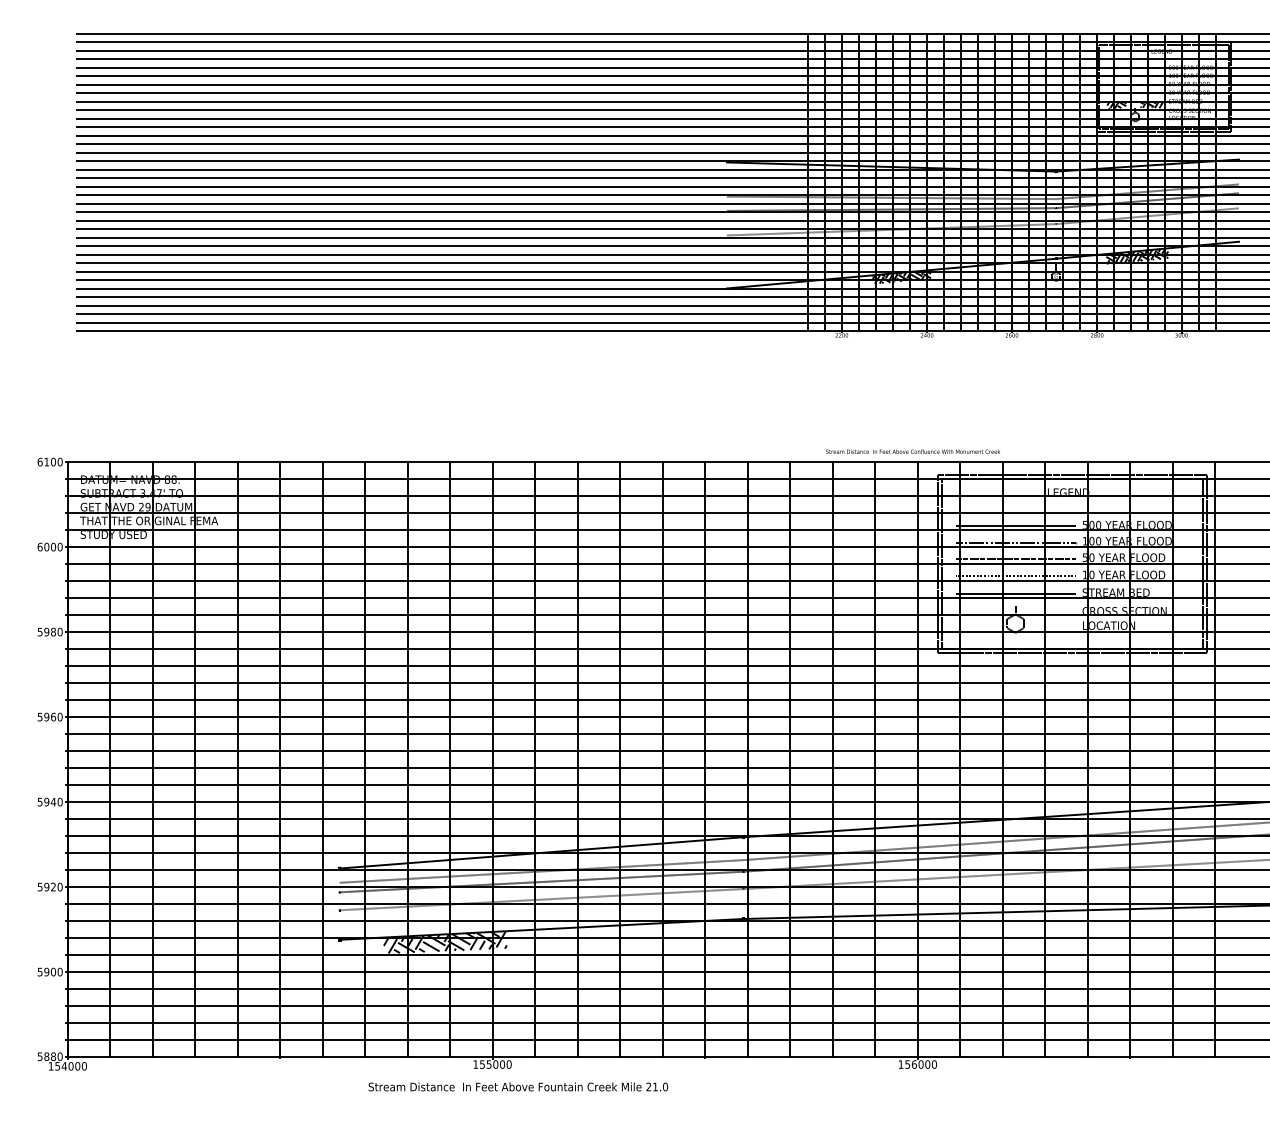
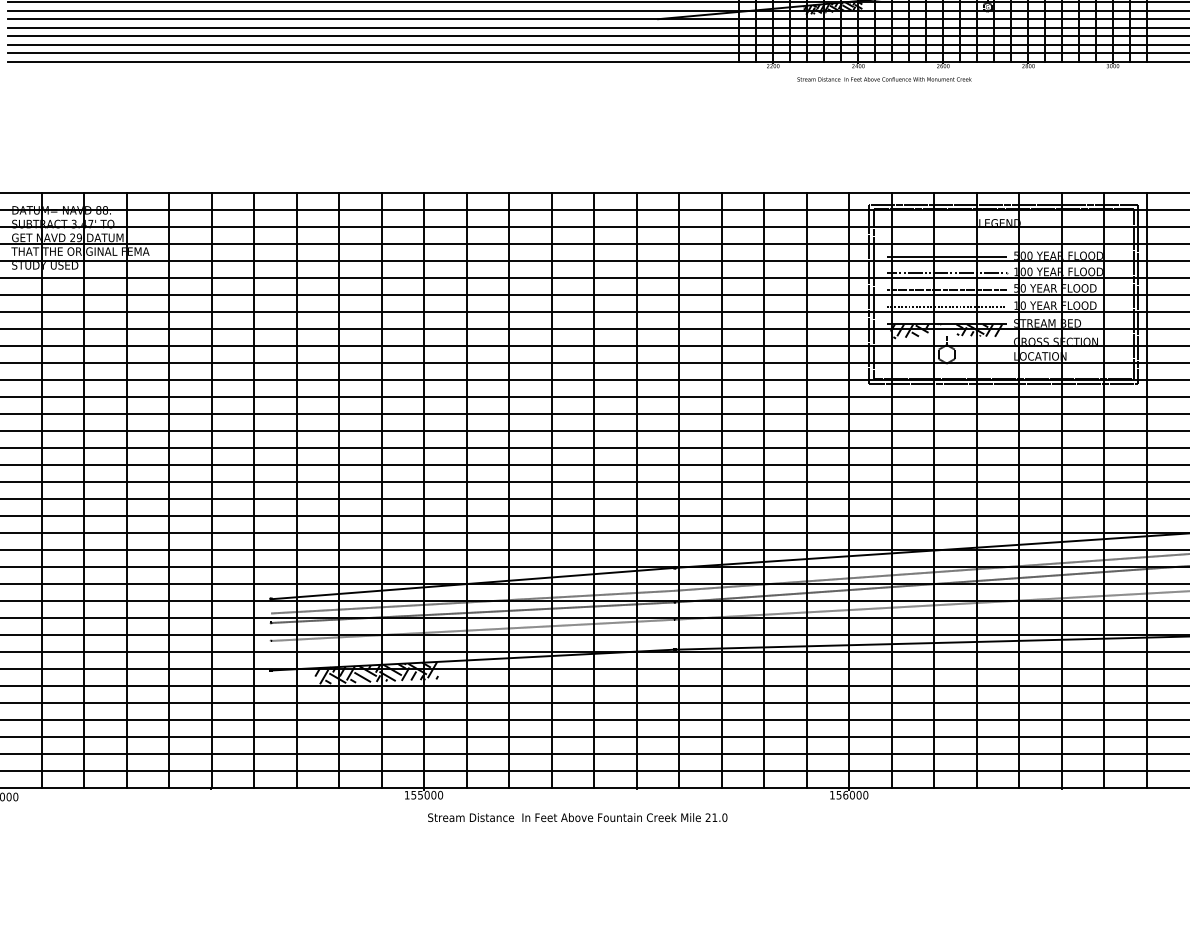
text: (913, 451) -> (884, 79), moved
hatch: (1013, 600) -> (944, 331), added
text: (518, 1086) -> (577, 817), moved

